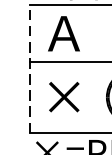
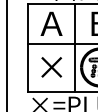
line: (98, 68) -> (75, 47), added
line: (30, 69) -> (28, 48), dashed -> solid

